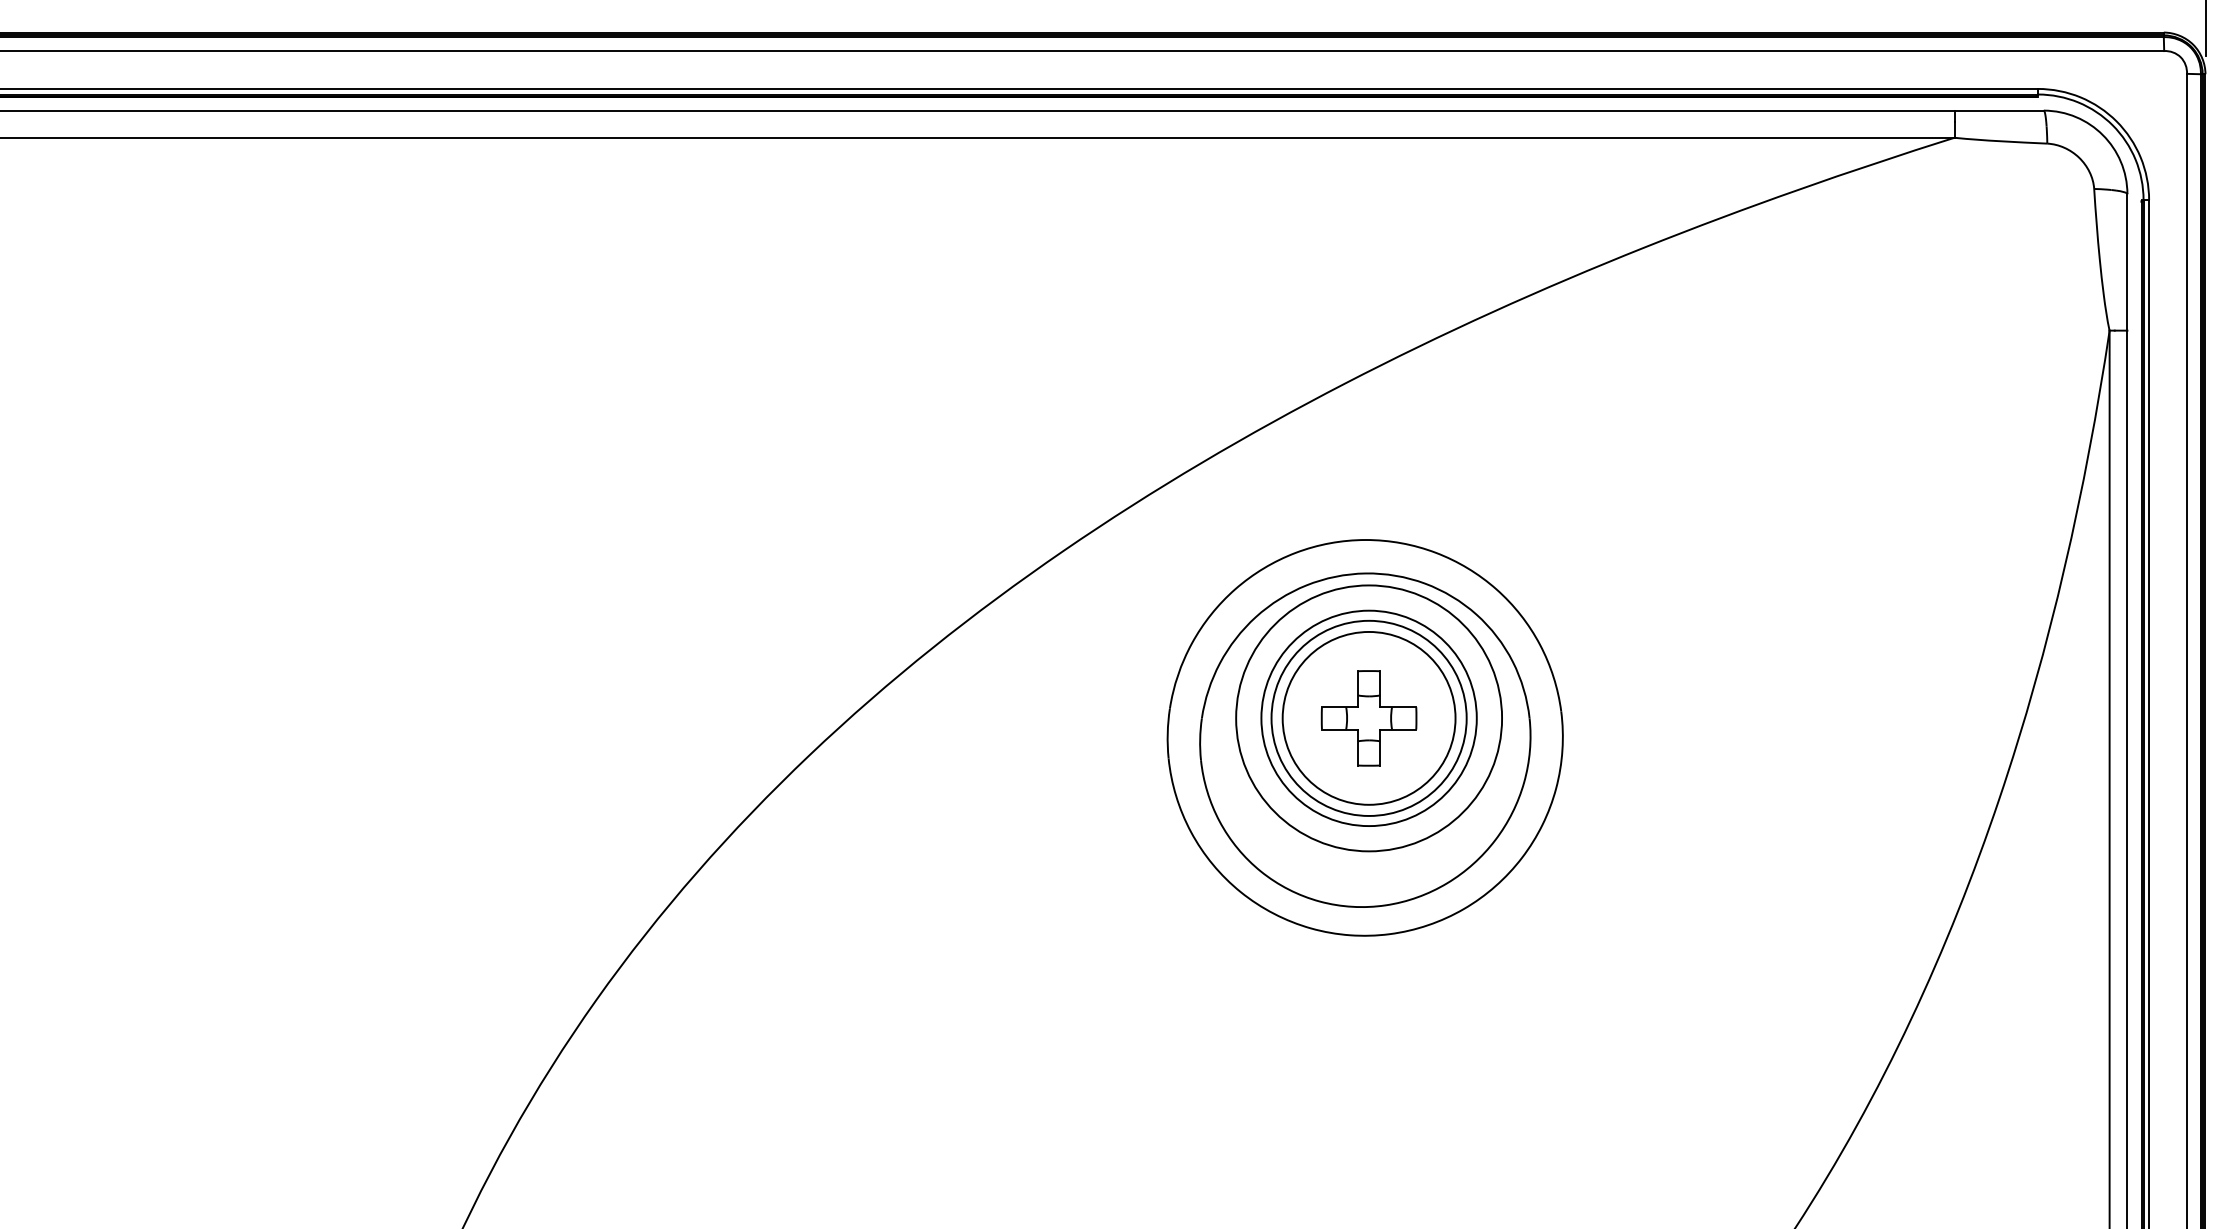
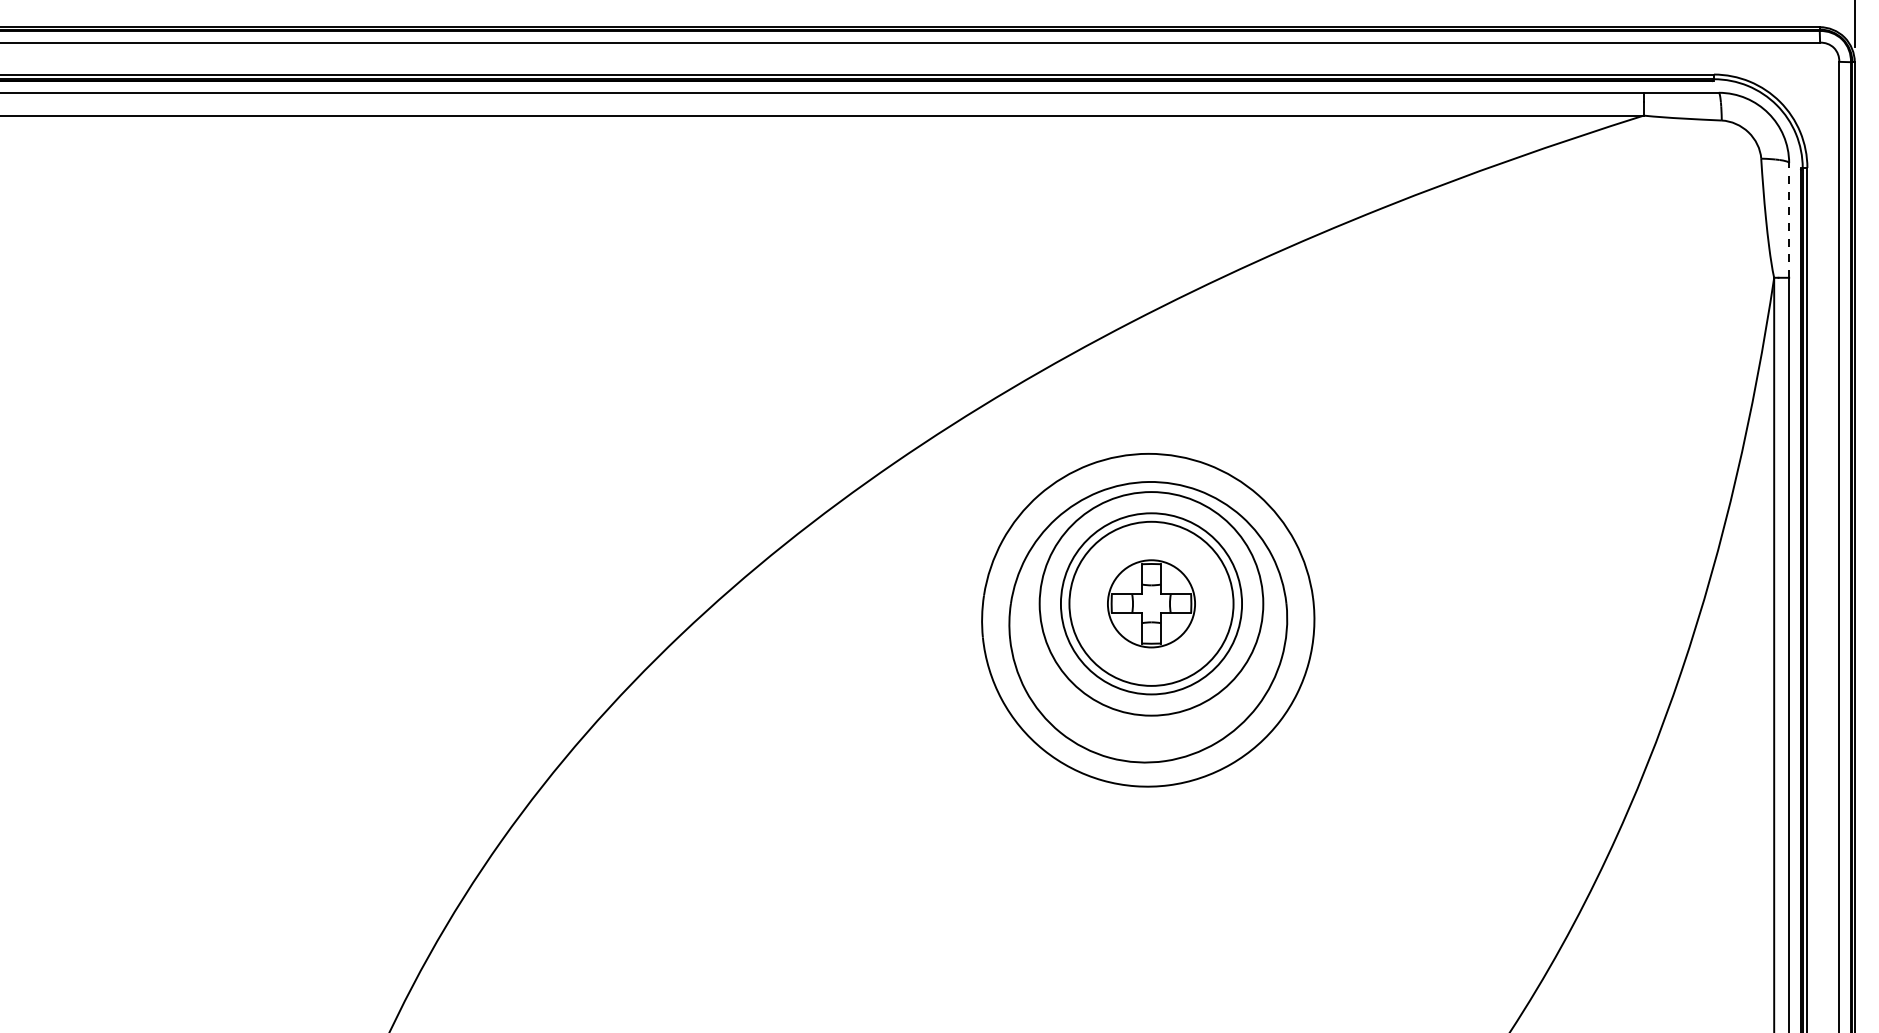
line: (2127, 261) -> (1789, 219), solid -> dashed
circle: (1368, 717) -> (1150, 603), size x0.6

